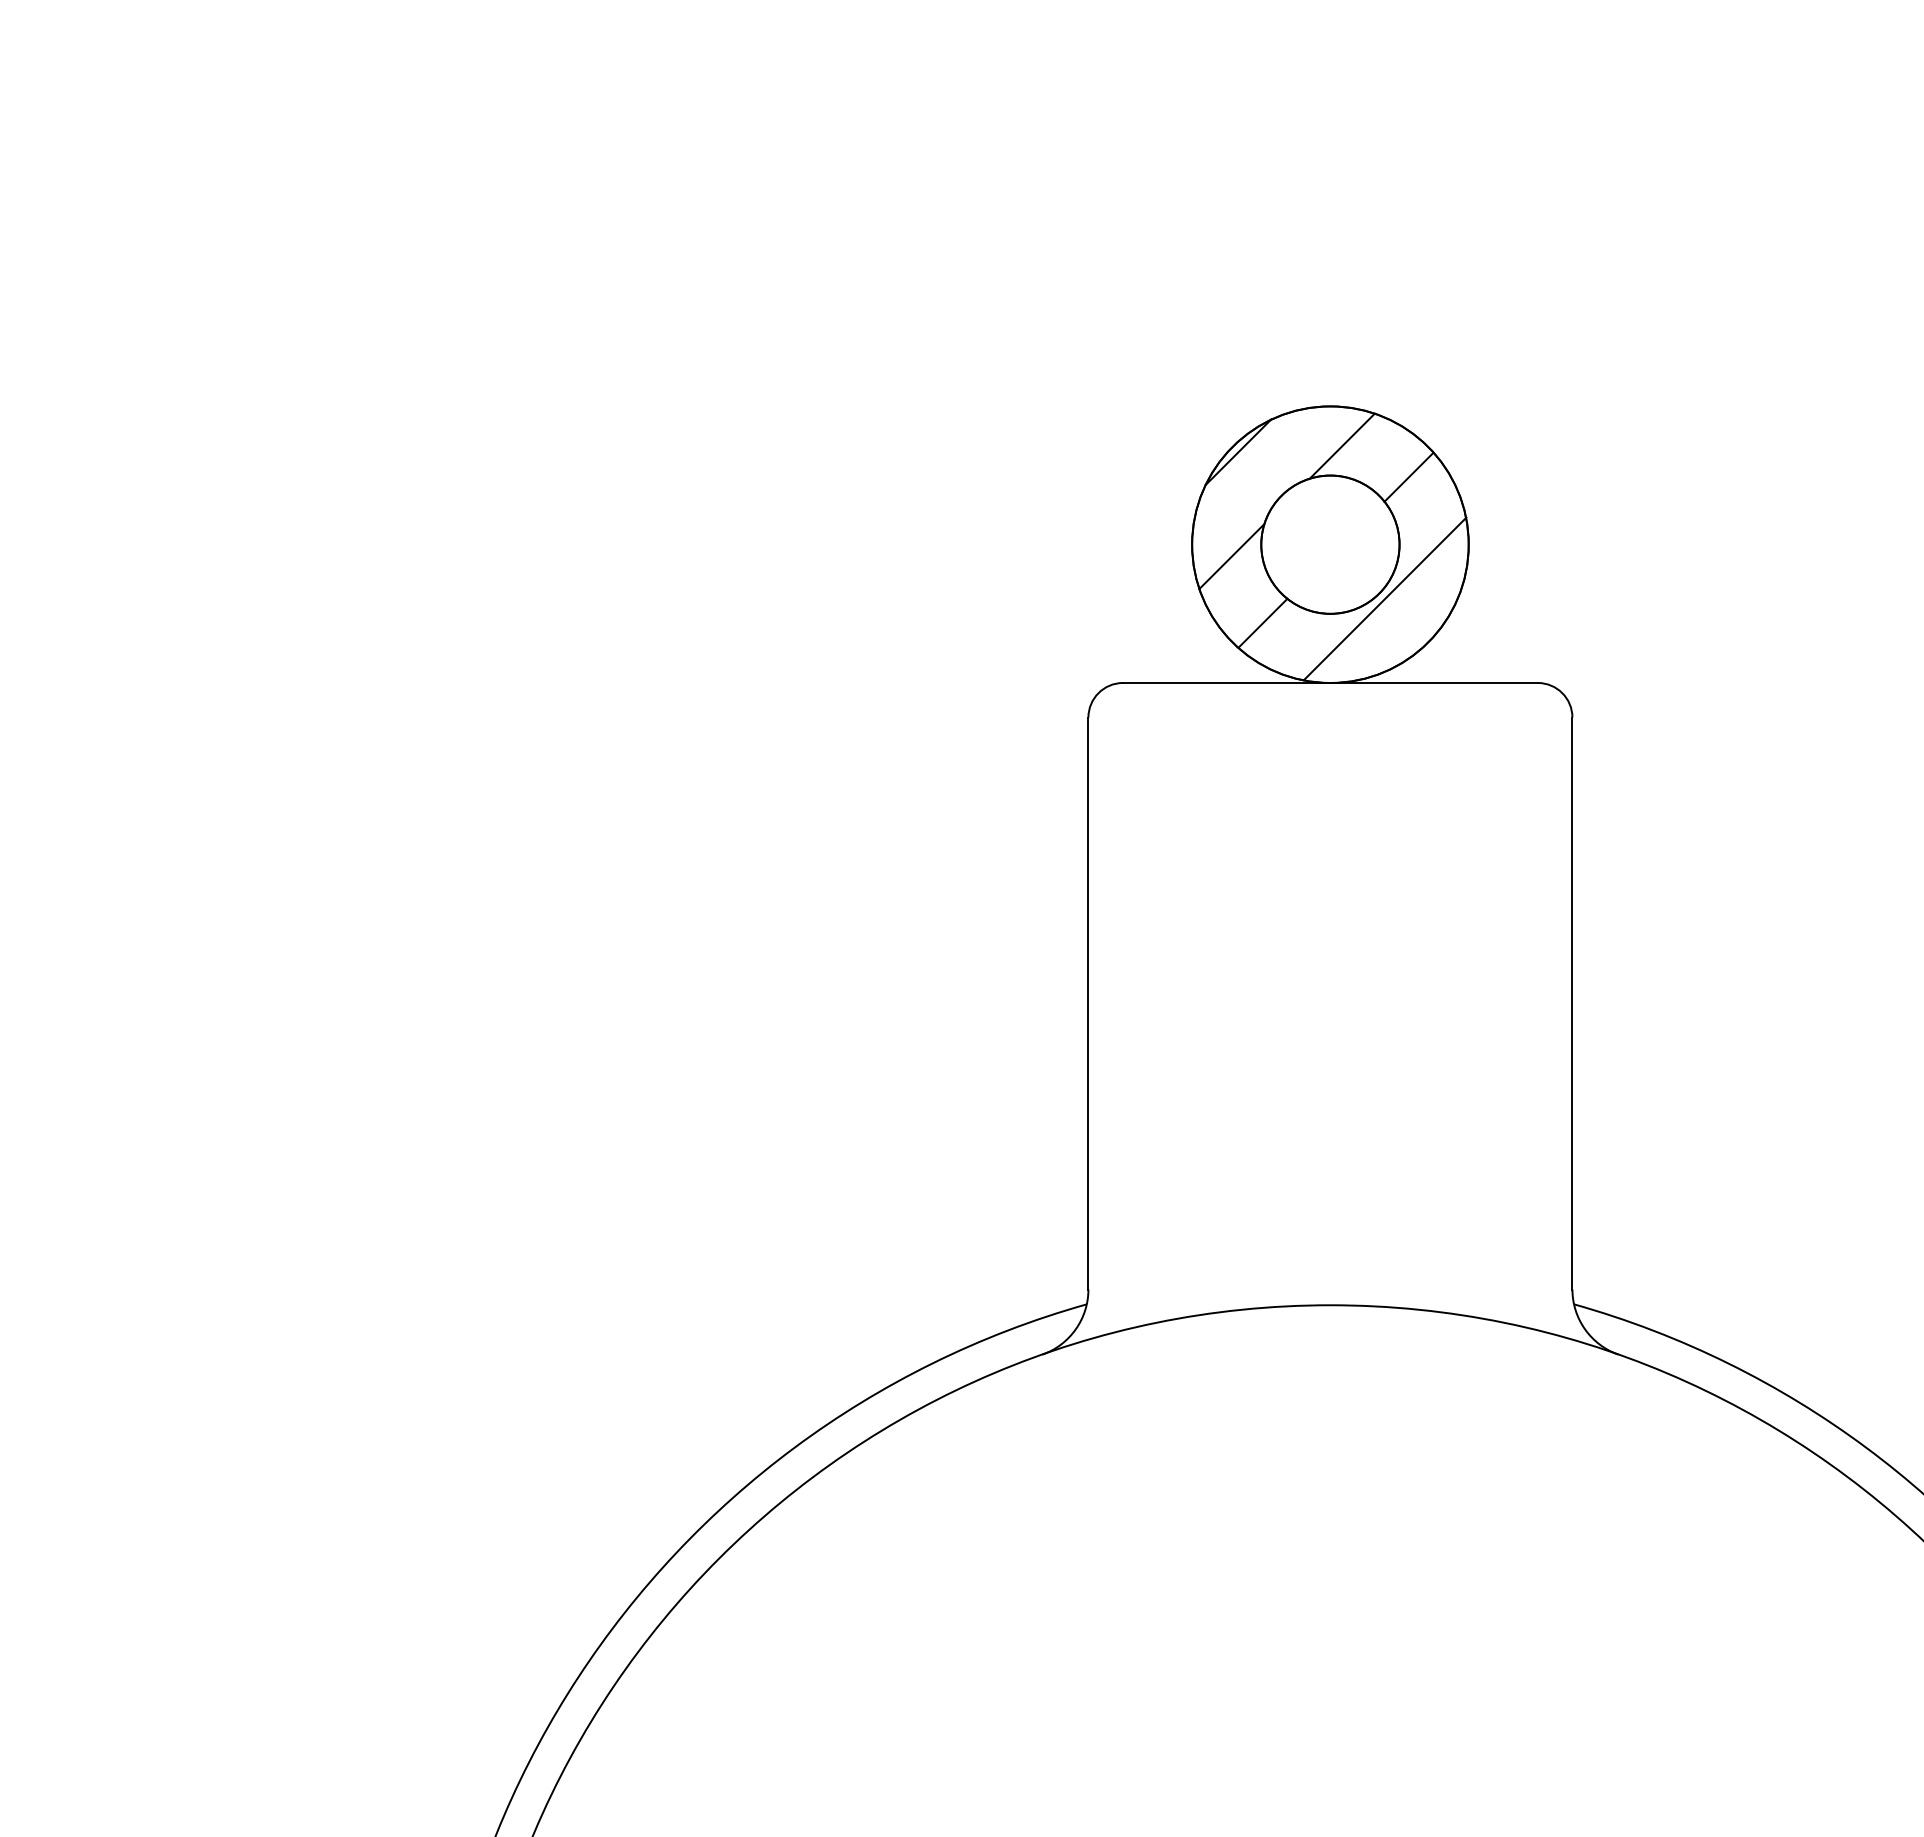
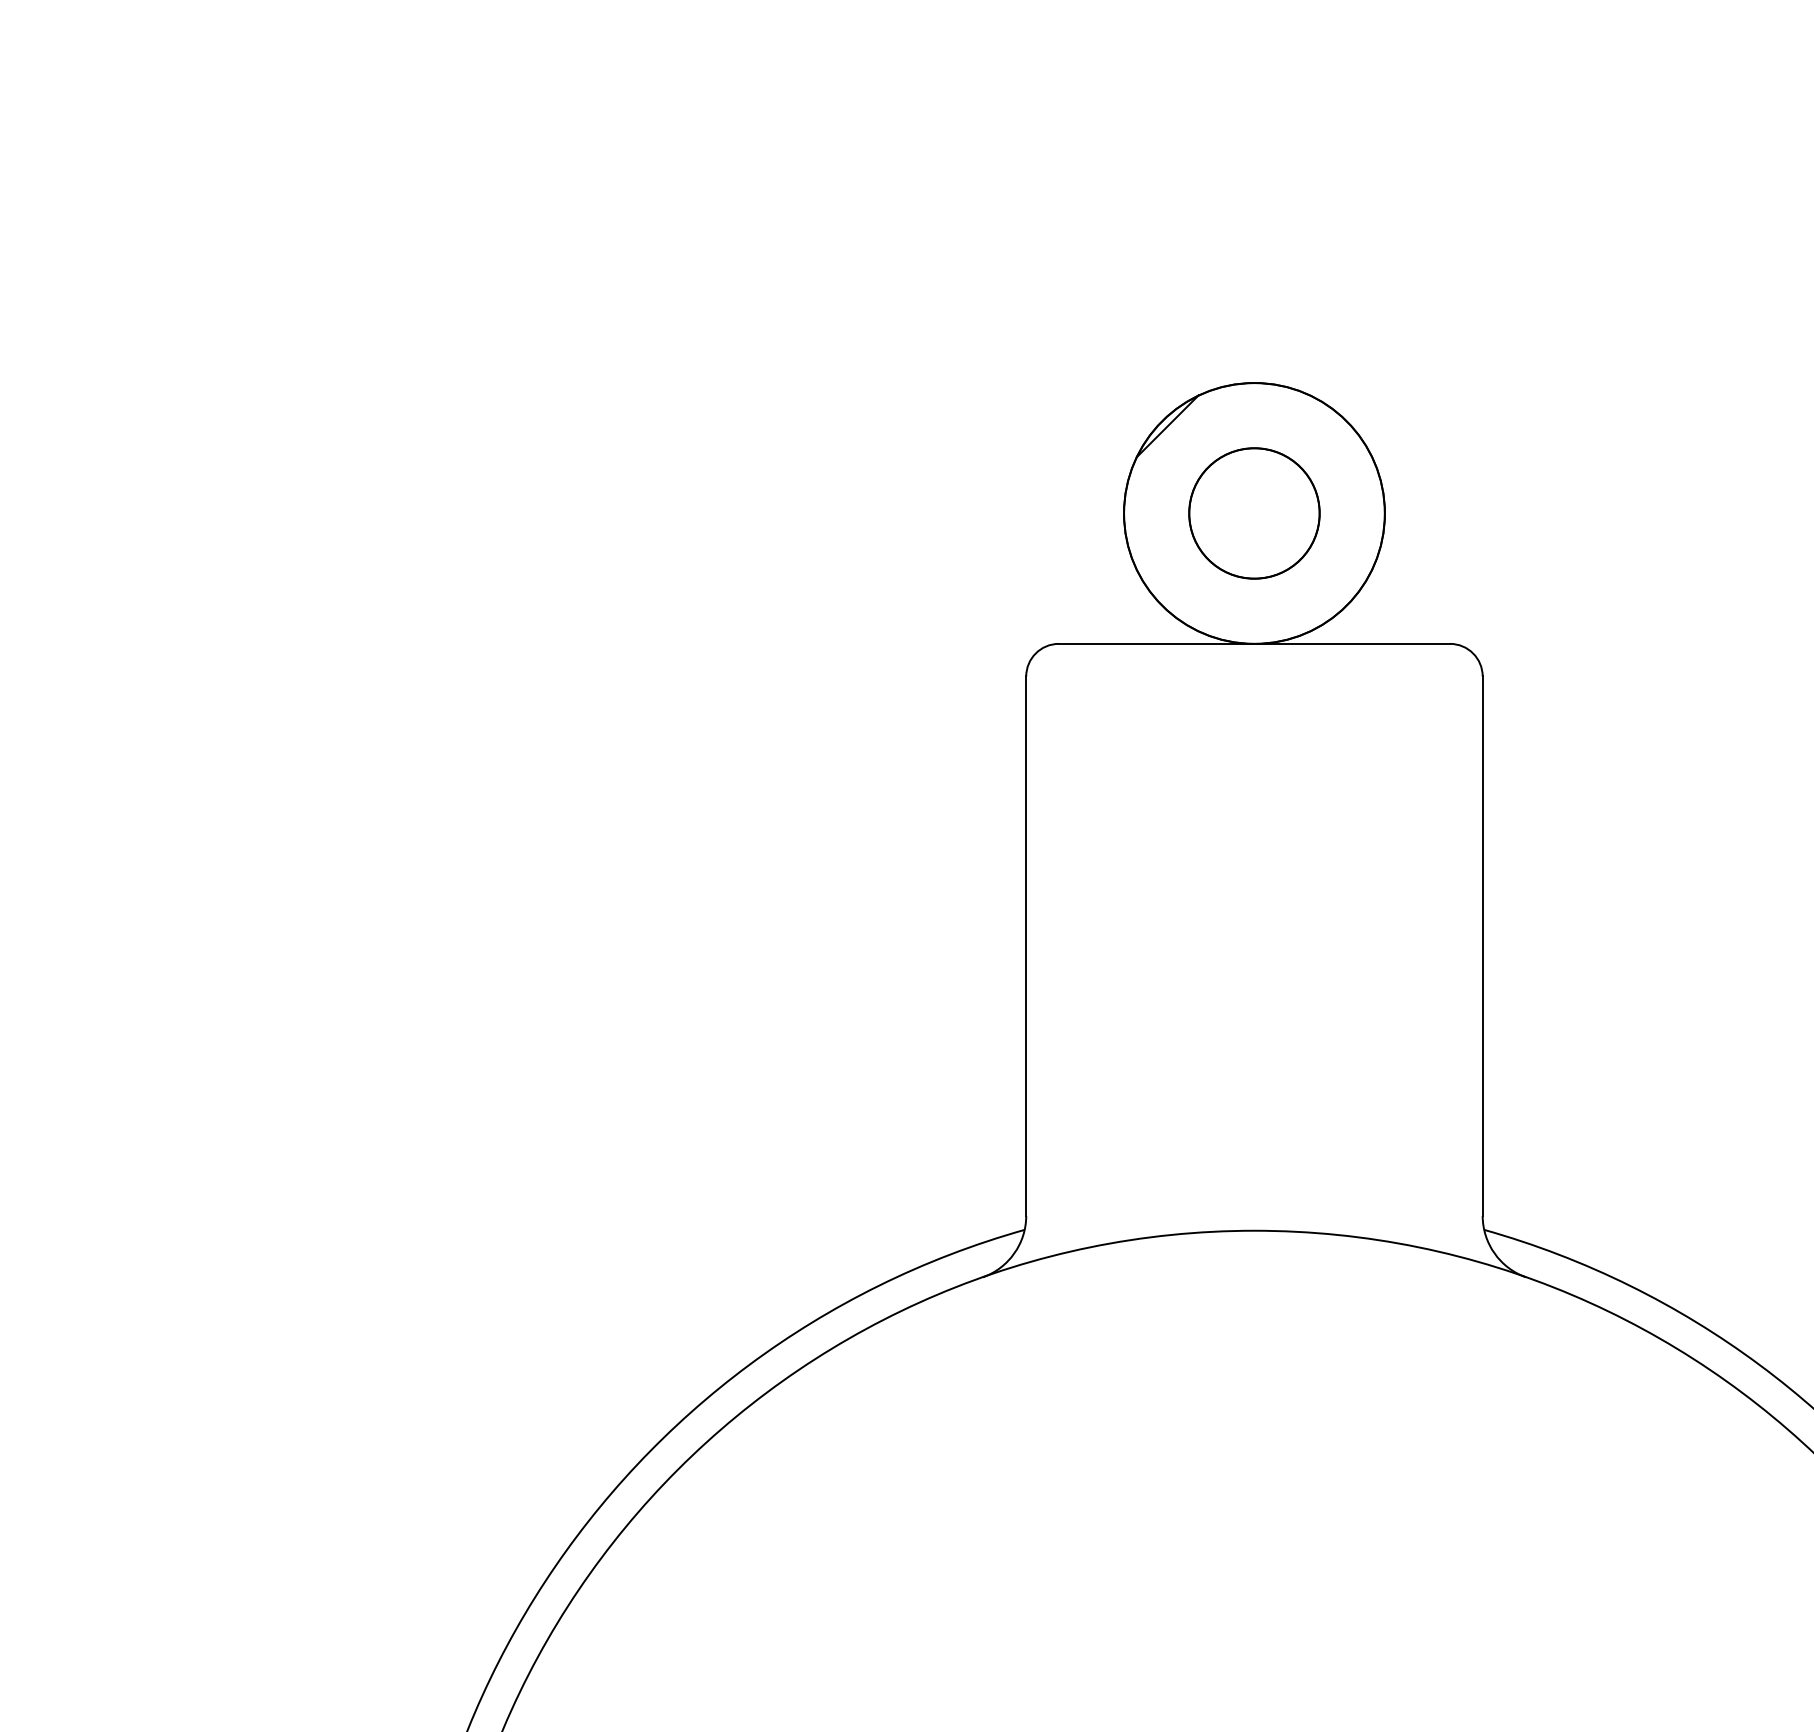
line: (1341, 446) -> (1264, 420), removed
line: (1408, 476) -> (1328, 449), removed
line: (1231, 556) -> (1161, 524), removed
line: (1384, 598) -> (1305, 564), removed
line: (1262, 622) -> (1190, 586), removed

